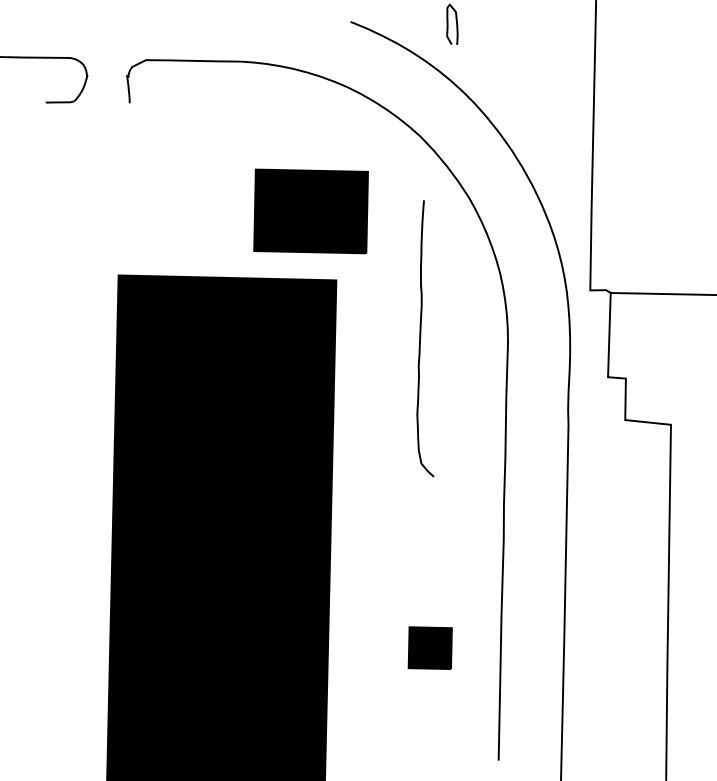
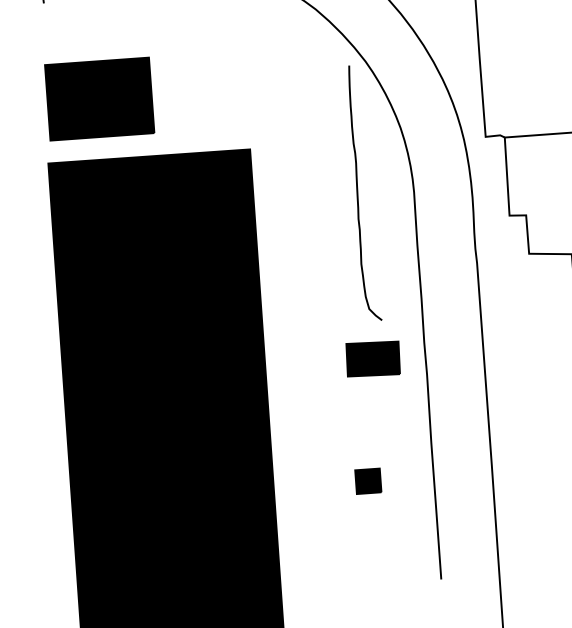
part: (310, 211) -> (99, 99), moved
curve: (421, 337) -> (358, 192), moved
part: (447, 517) -> (373, 359), added
part: (429, 647) -> (367, 480), size x0.62

